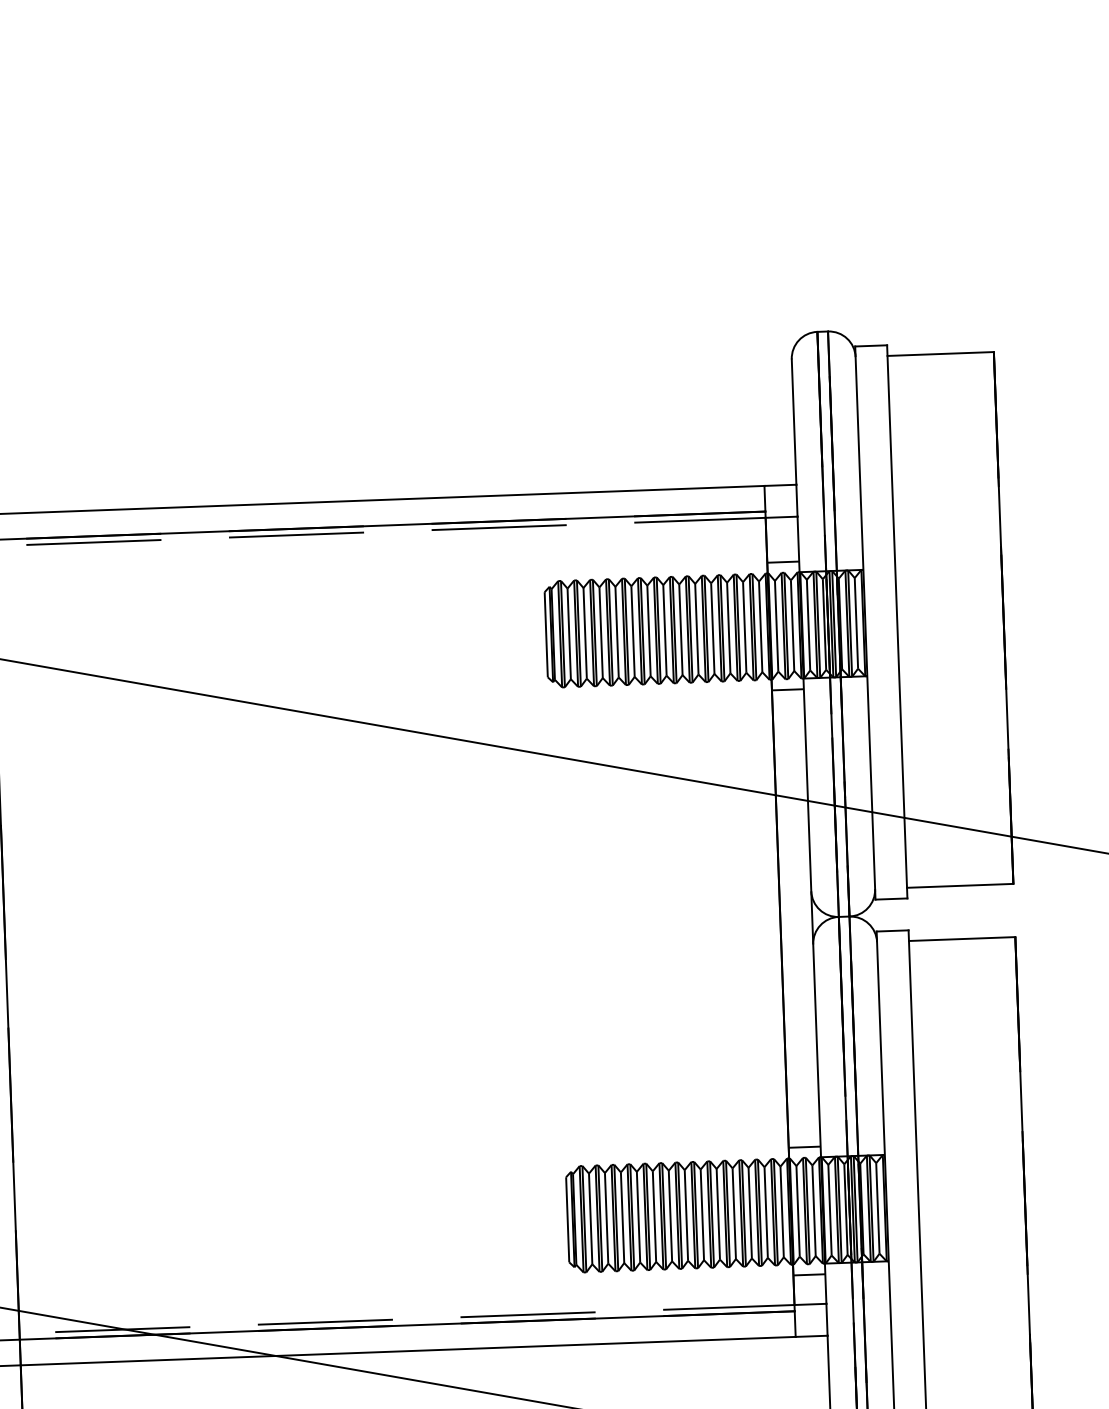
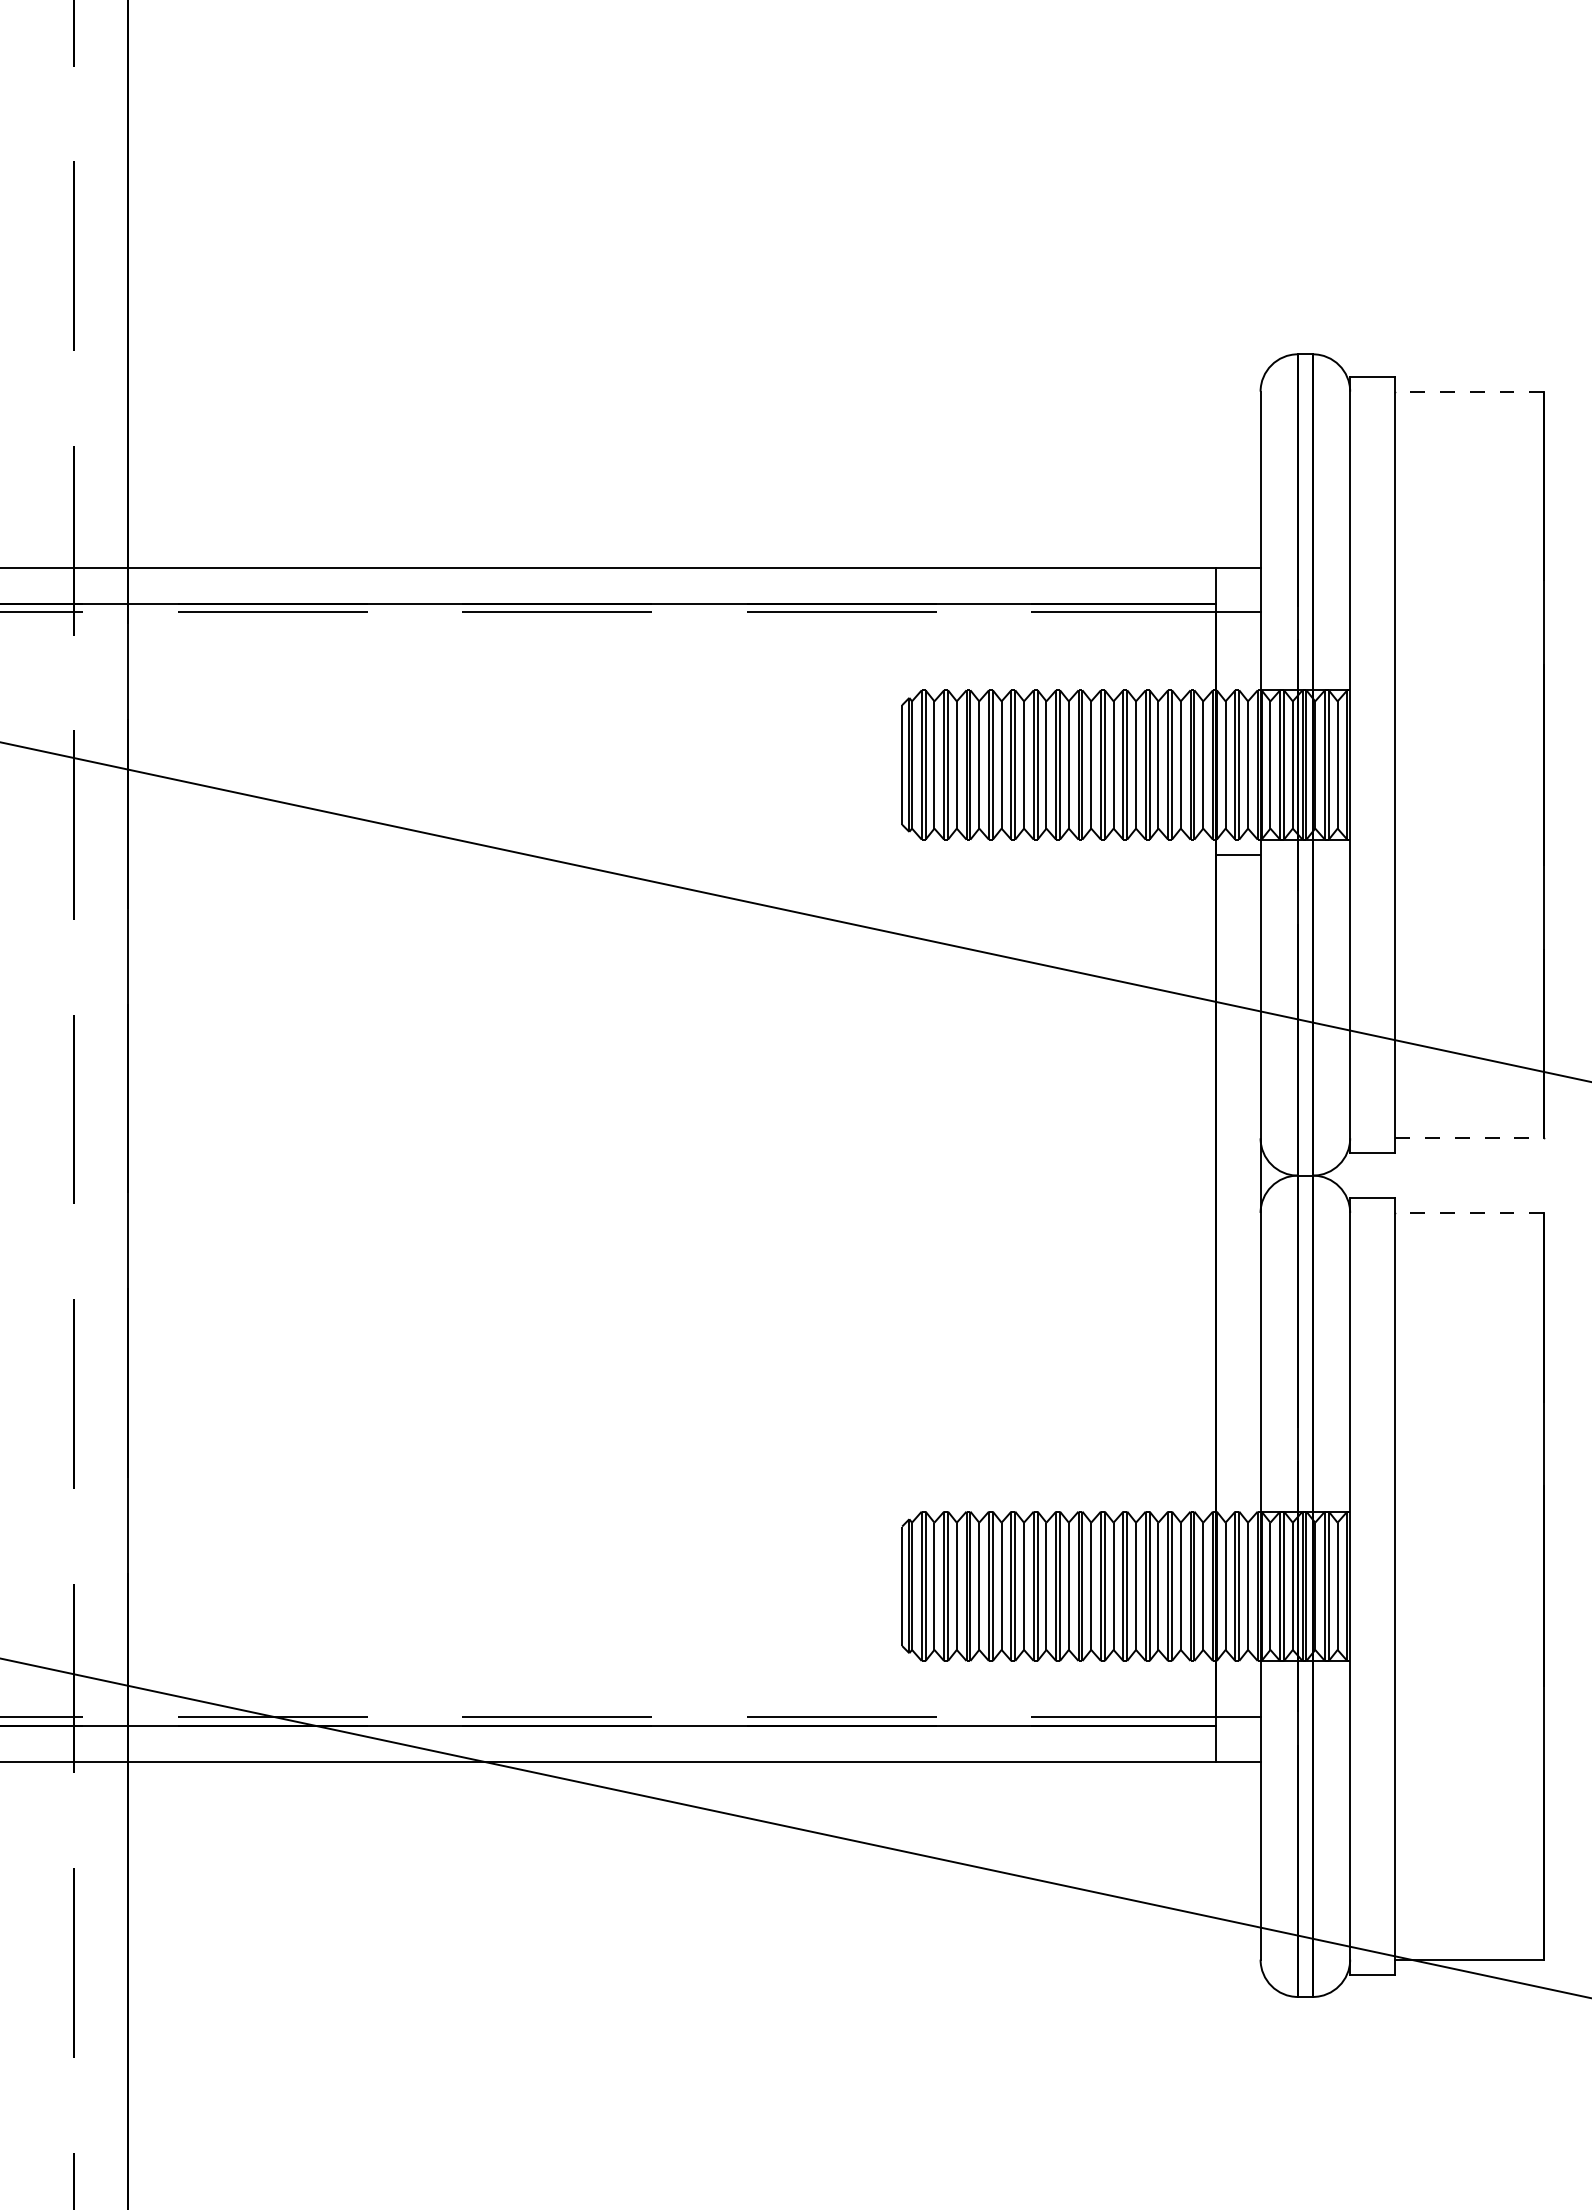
line: (940, 353) -> (1469, 391), solid -> dashed
line: (782, 562) -> (1237, 675), removed
line: (960, 885) -> (1469, 1138), solid -> dashed
line: (962, 938) -> (1469, 1212), solid -> dashed
line: (804, 1147) -> (1237, 1496), removed
line: (808, 1274) -> (1237, 1675), removed

